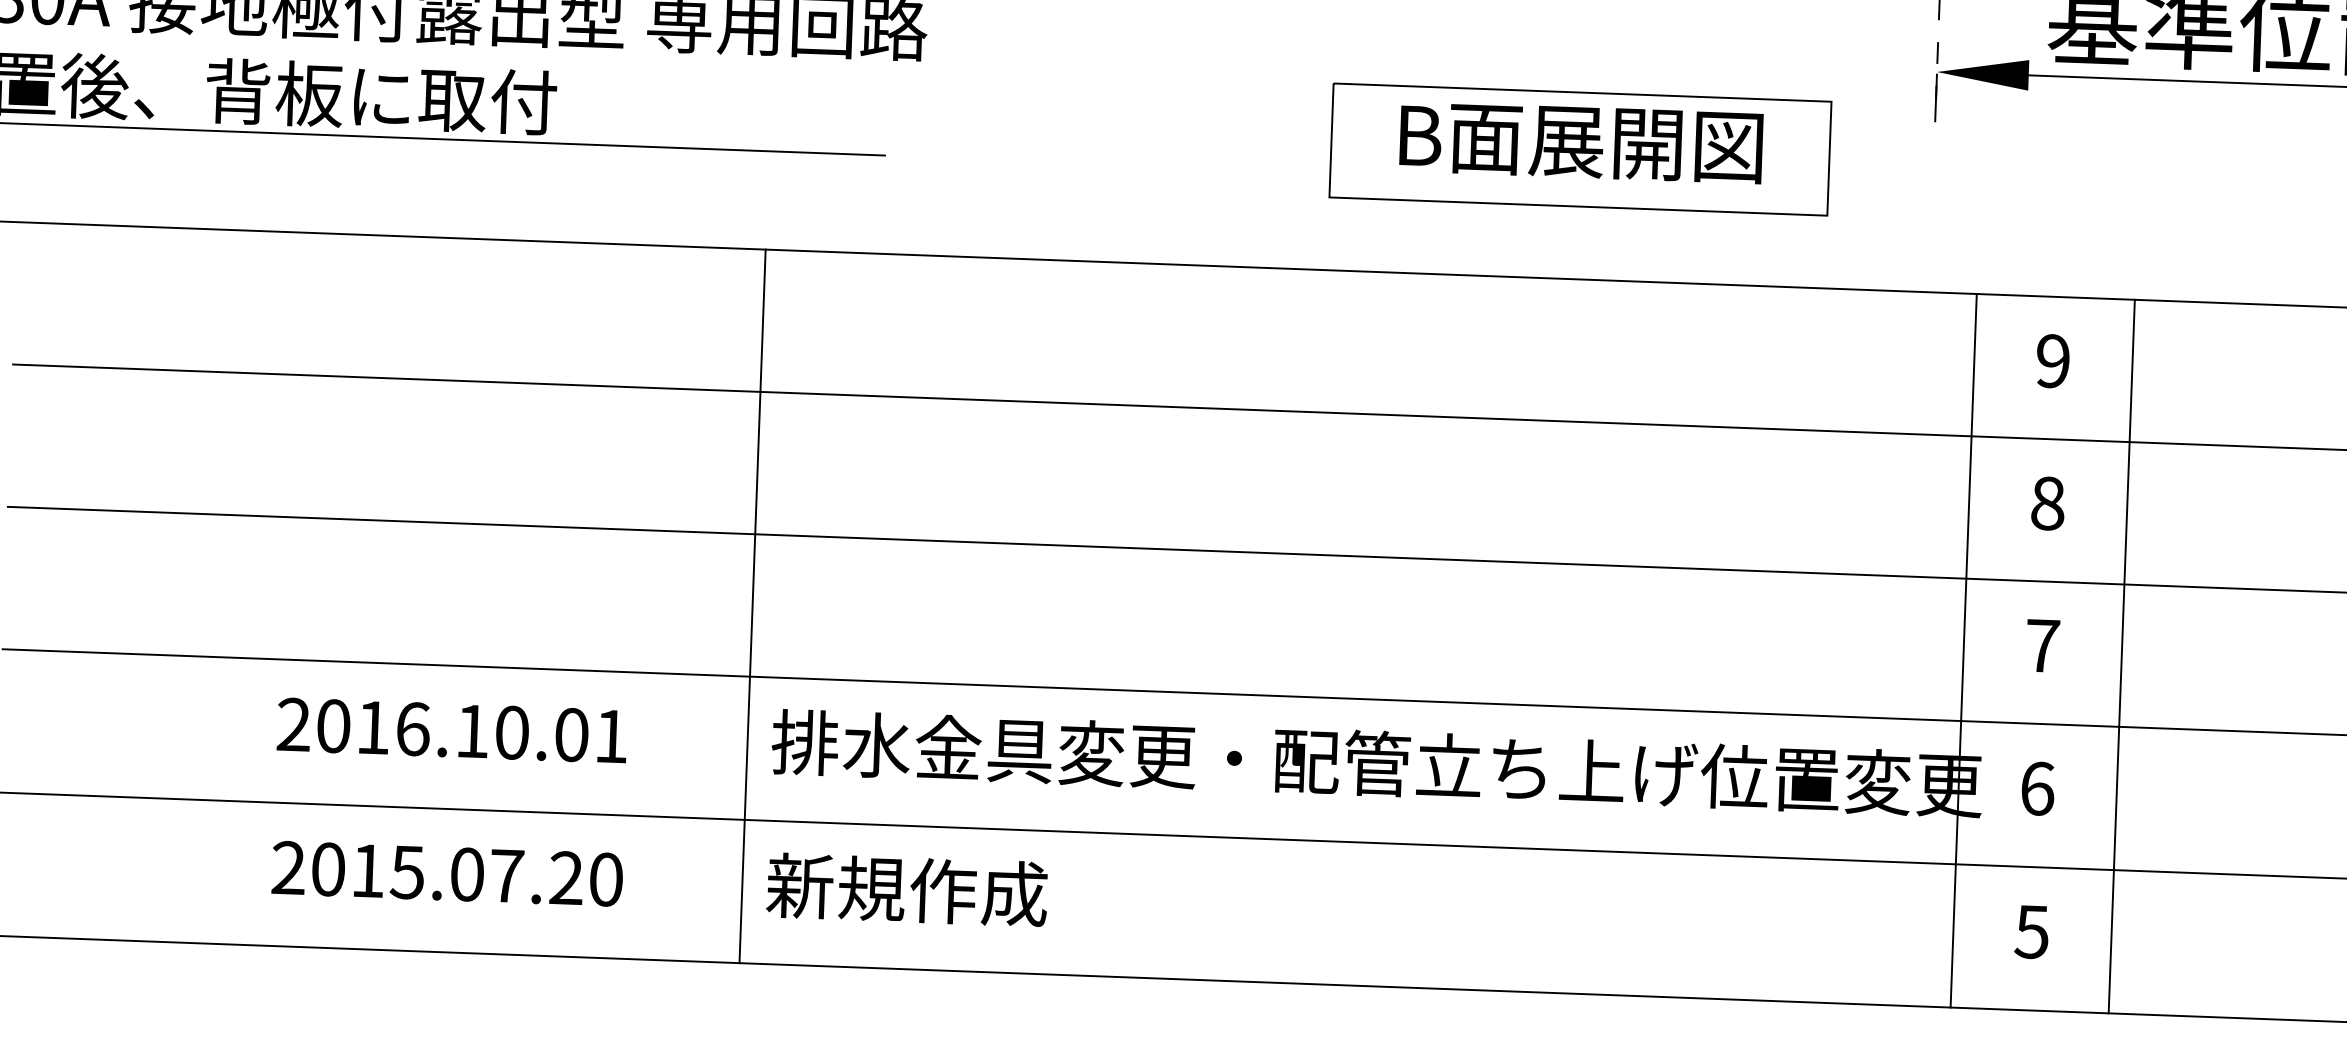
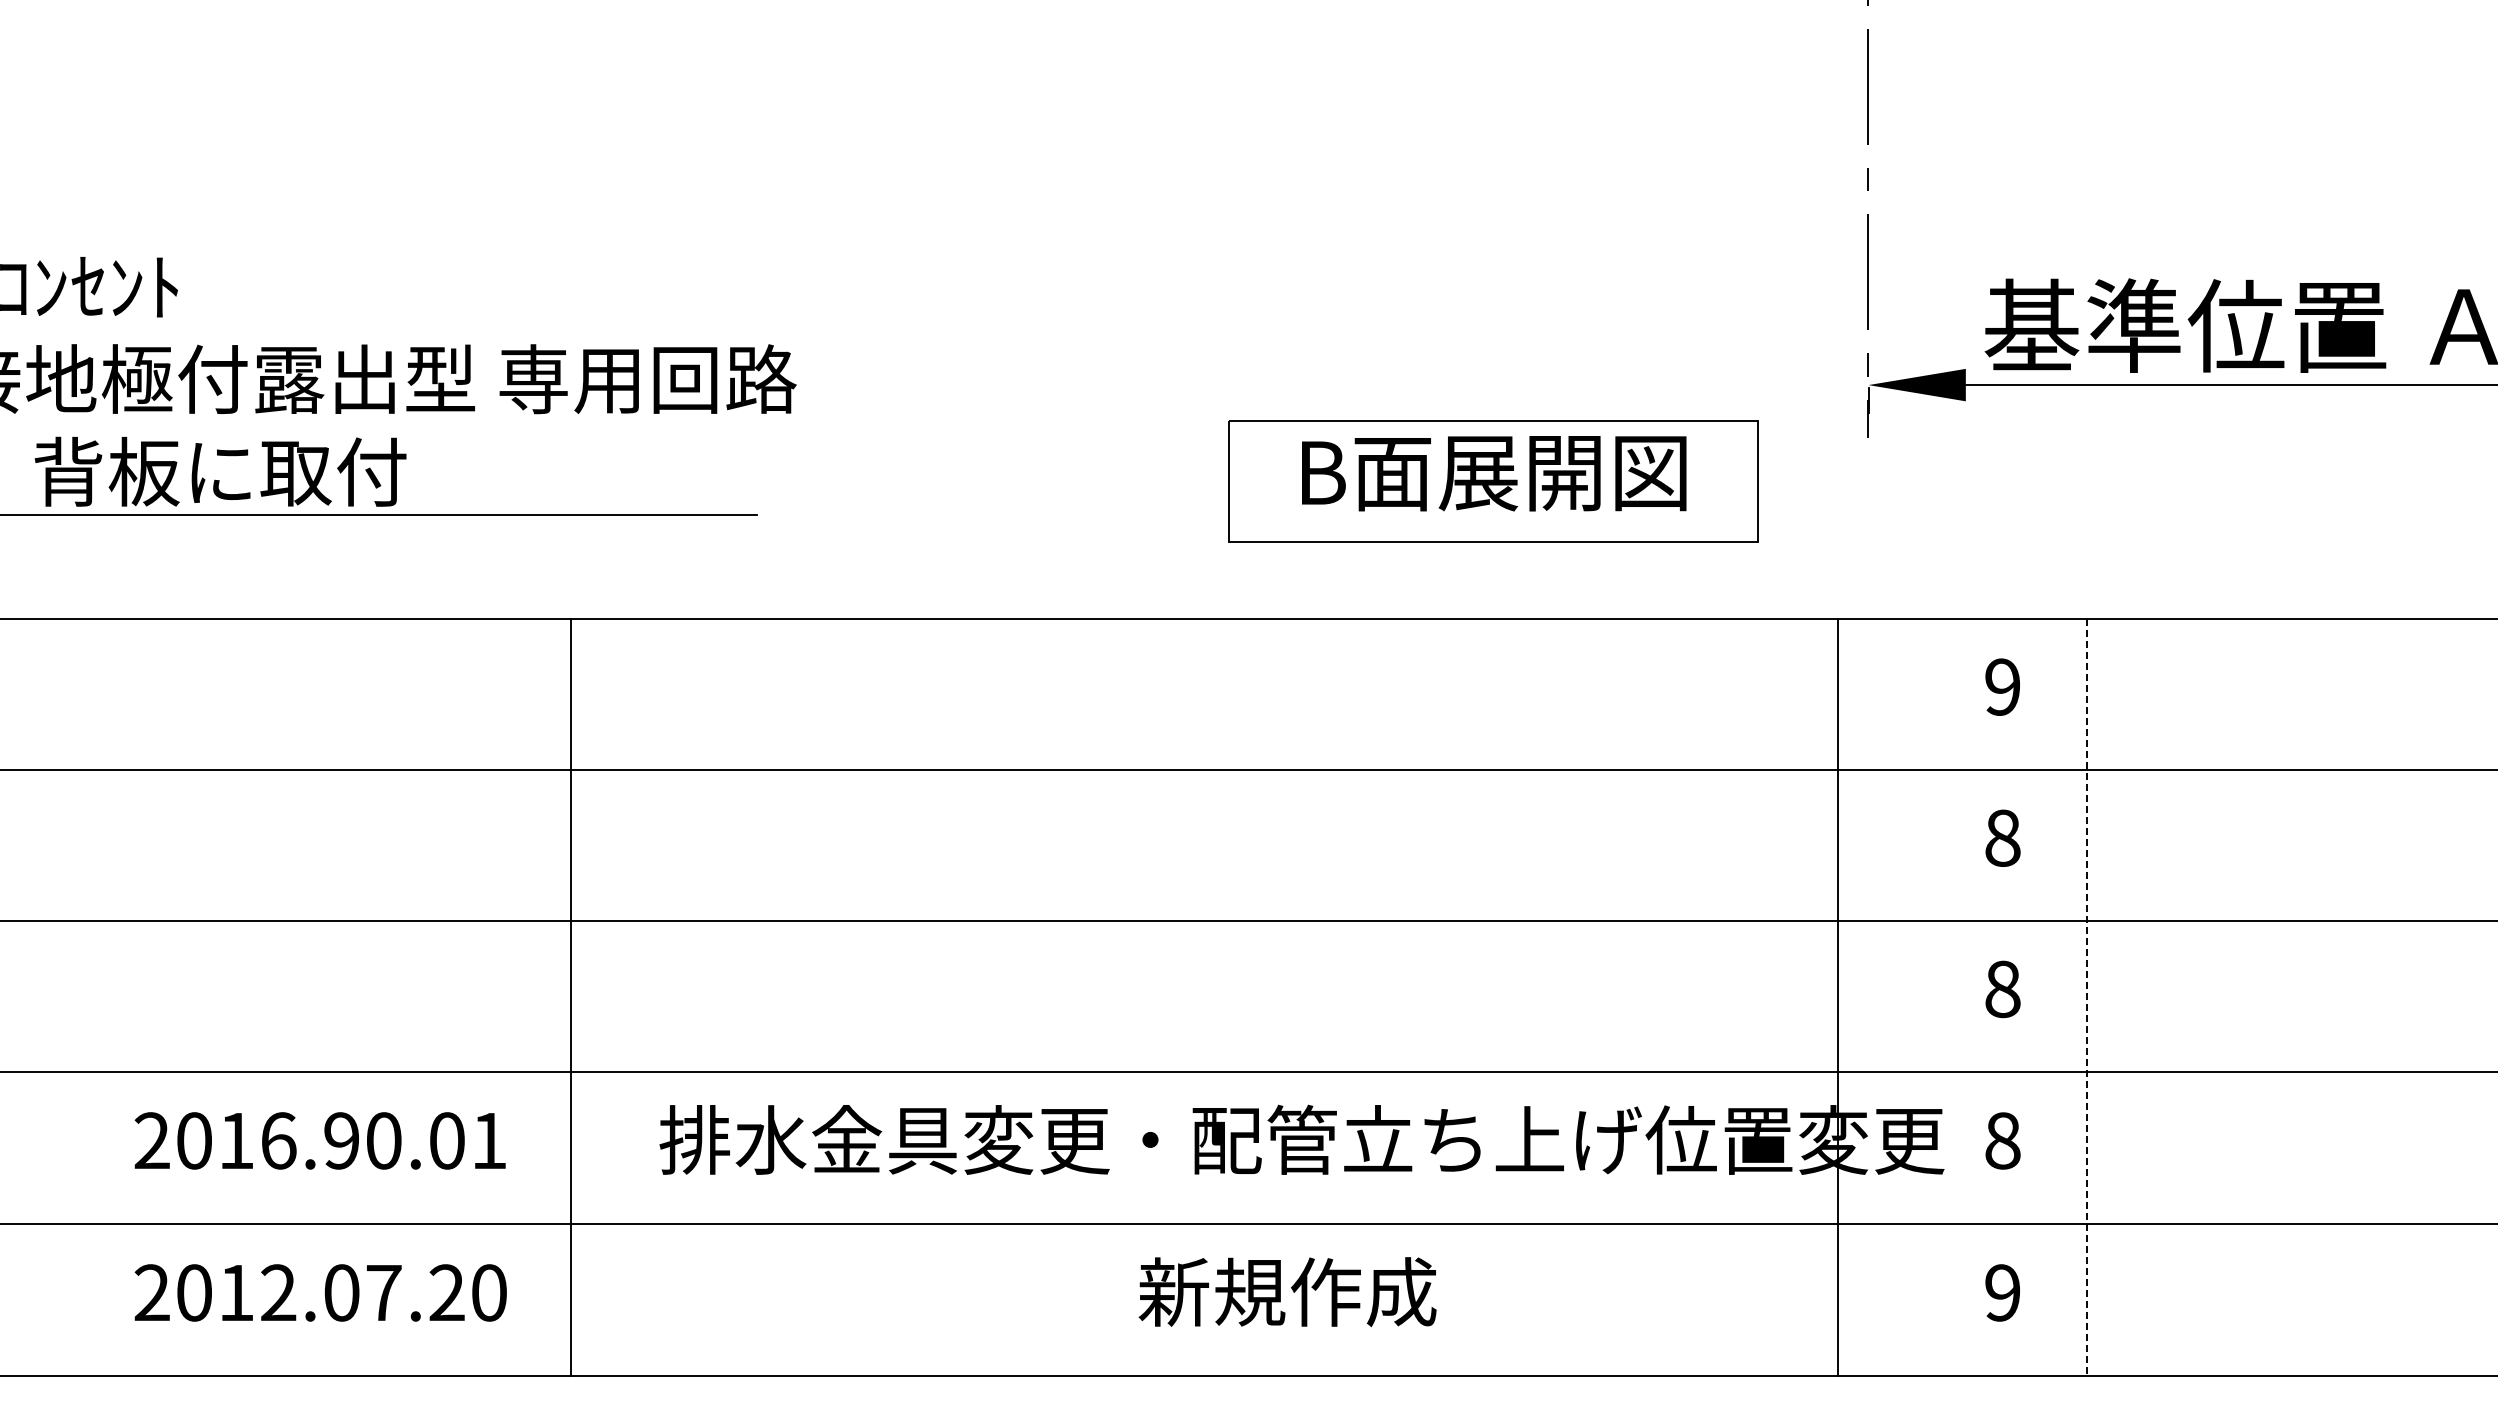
line: (752, 606) -> (570, 997), moved
text: (2042, 646) -> (2002, 989), 7 -> 8
line: (1963, 650) -> (1838, 997), moved
line: (2122, 656) -> (2087, 997), solid -> dashed
text: (472, 730) -> (341, 1140), 2016.10.01 -> 2016.90.01
text: (2037, 788) -> (2002, 1140), 6 -> 8
text: (407, 871) -> (278, 1292), 2015.07.20 -> 2012.07.20
text: (907, 890) -> (1287, 1292), moved
text: (2031, 931) -> (2002, 1292), 5 -> 9

